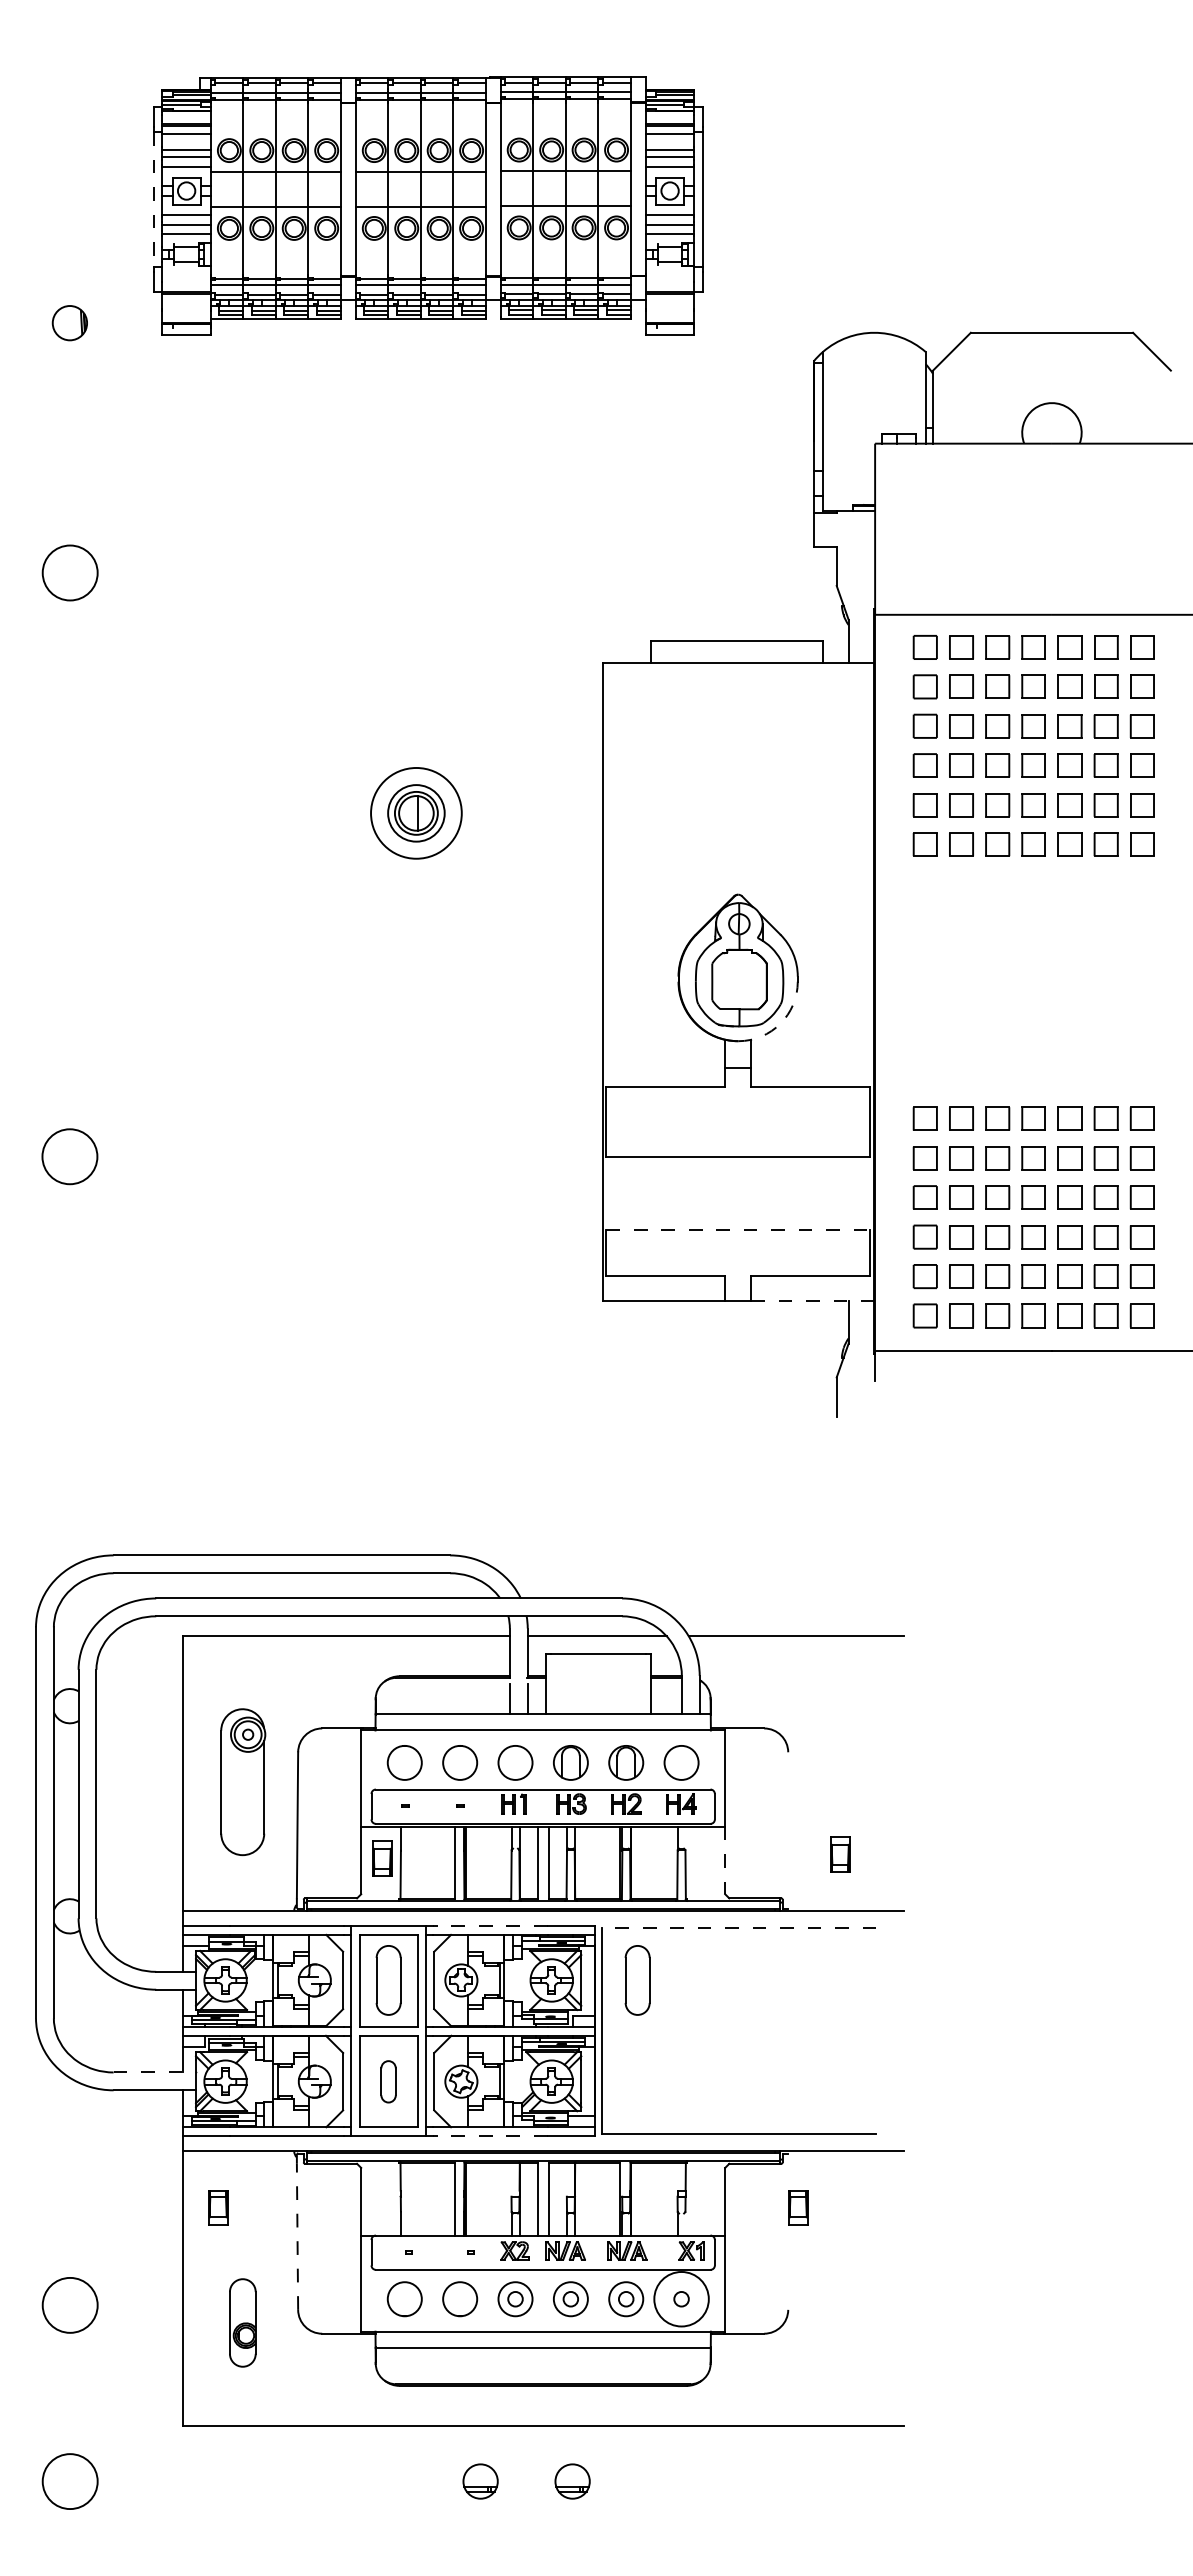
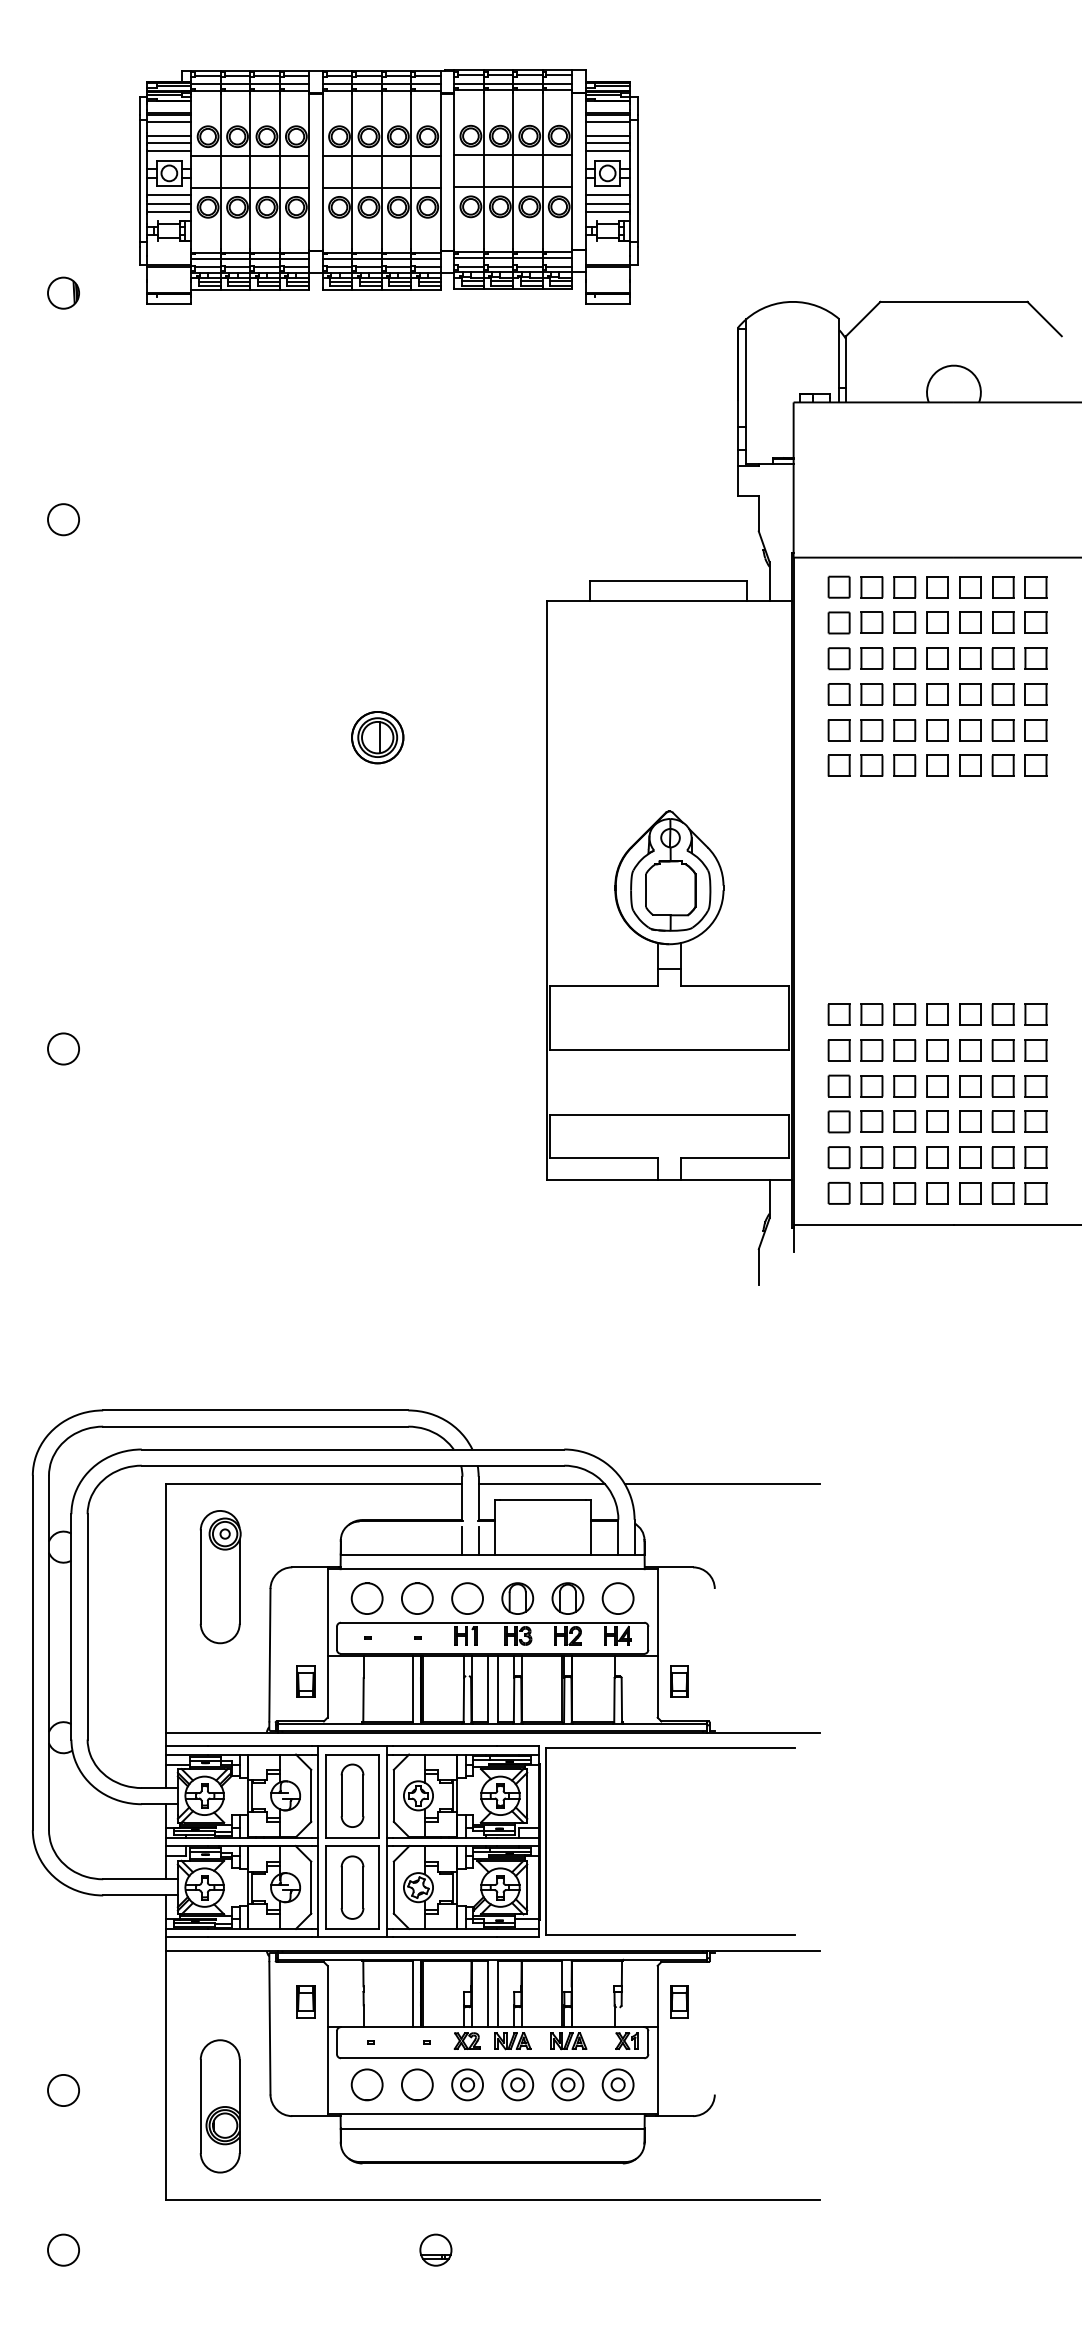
line: (153, 199) -> (139, 181), dashed -> solid
circle: (69, 572) -> (63, 519), size x0.62
circle: (416, 813) -> (377, 737), size x0.62
arc: (780, 1023) -> (707, 928), dashed -> solid
circle: (69, 1156) -> (63, 1048), size x0.62
line: (738, 1229) -> (669, 1114), dashed -> solid
line: (812, 1300) -> (736, 1179), dashed -> solid
part: (243, 1782) -> (220, 1577), moved
part: (840, 1854) -> (679, 1681), moved
part: (382, 1858) -> (306, 1681), moved
line: (725, 1860) -> (657, 1687), dashed -> solid
line: (489, 1926) -> (443, 1746), dashed -> solid
line: (738, 1928) -> (669, 1748), dashed -> solid
part: (637, 1980) -> (578, 1795), removed
line: (155, 2072) -> (141, 1879), dashed -> solid
part: (388, 2081) -> (352, 1887), size x1.67
line: (489, 2136) -> (443, 1937), dashed -> solid
part: (218, 2207) -> (306, 2001), moved
part: (798, 2207) -> (679, 2001), moved
line: (297, 2236) -> (269, 2028), dashed -> solid
circle: (681, 2299) -> (618, 2085), size x0.62
circle: (69, 2305) -> (63, 2090), size x0.62
part: (242, 2322) -> (220, 2105), size x1.67
circle: (69, 2481) -> (63, 2250), size x0.62
part: (572, 2481) -> (519, 2250), removed

